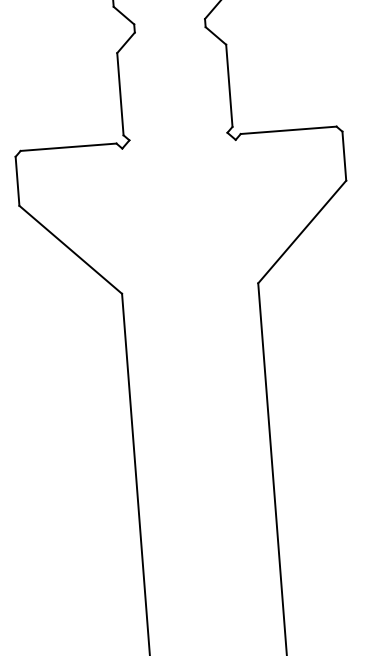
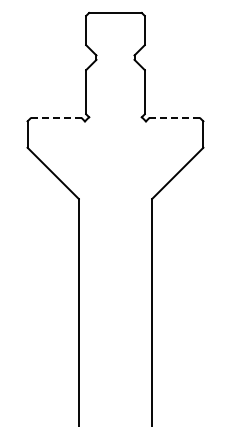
line: (288, 130) -> (174, 118), solid -> dashed
line: (68, 147) -> (56, 118), solid -> dashed

